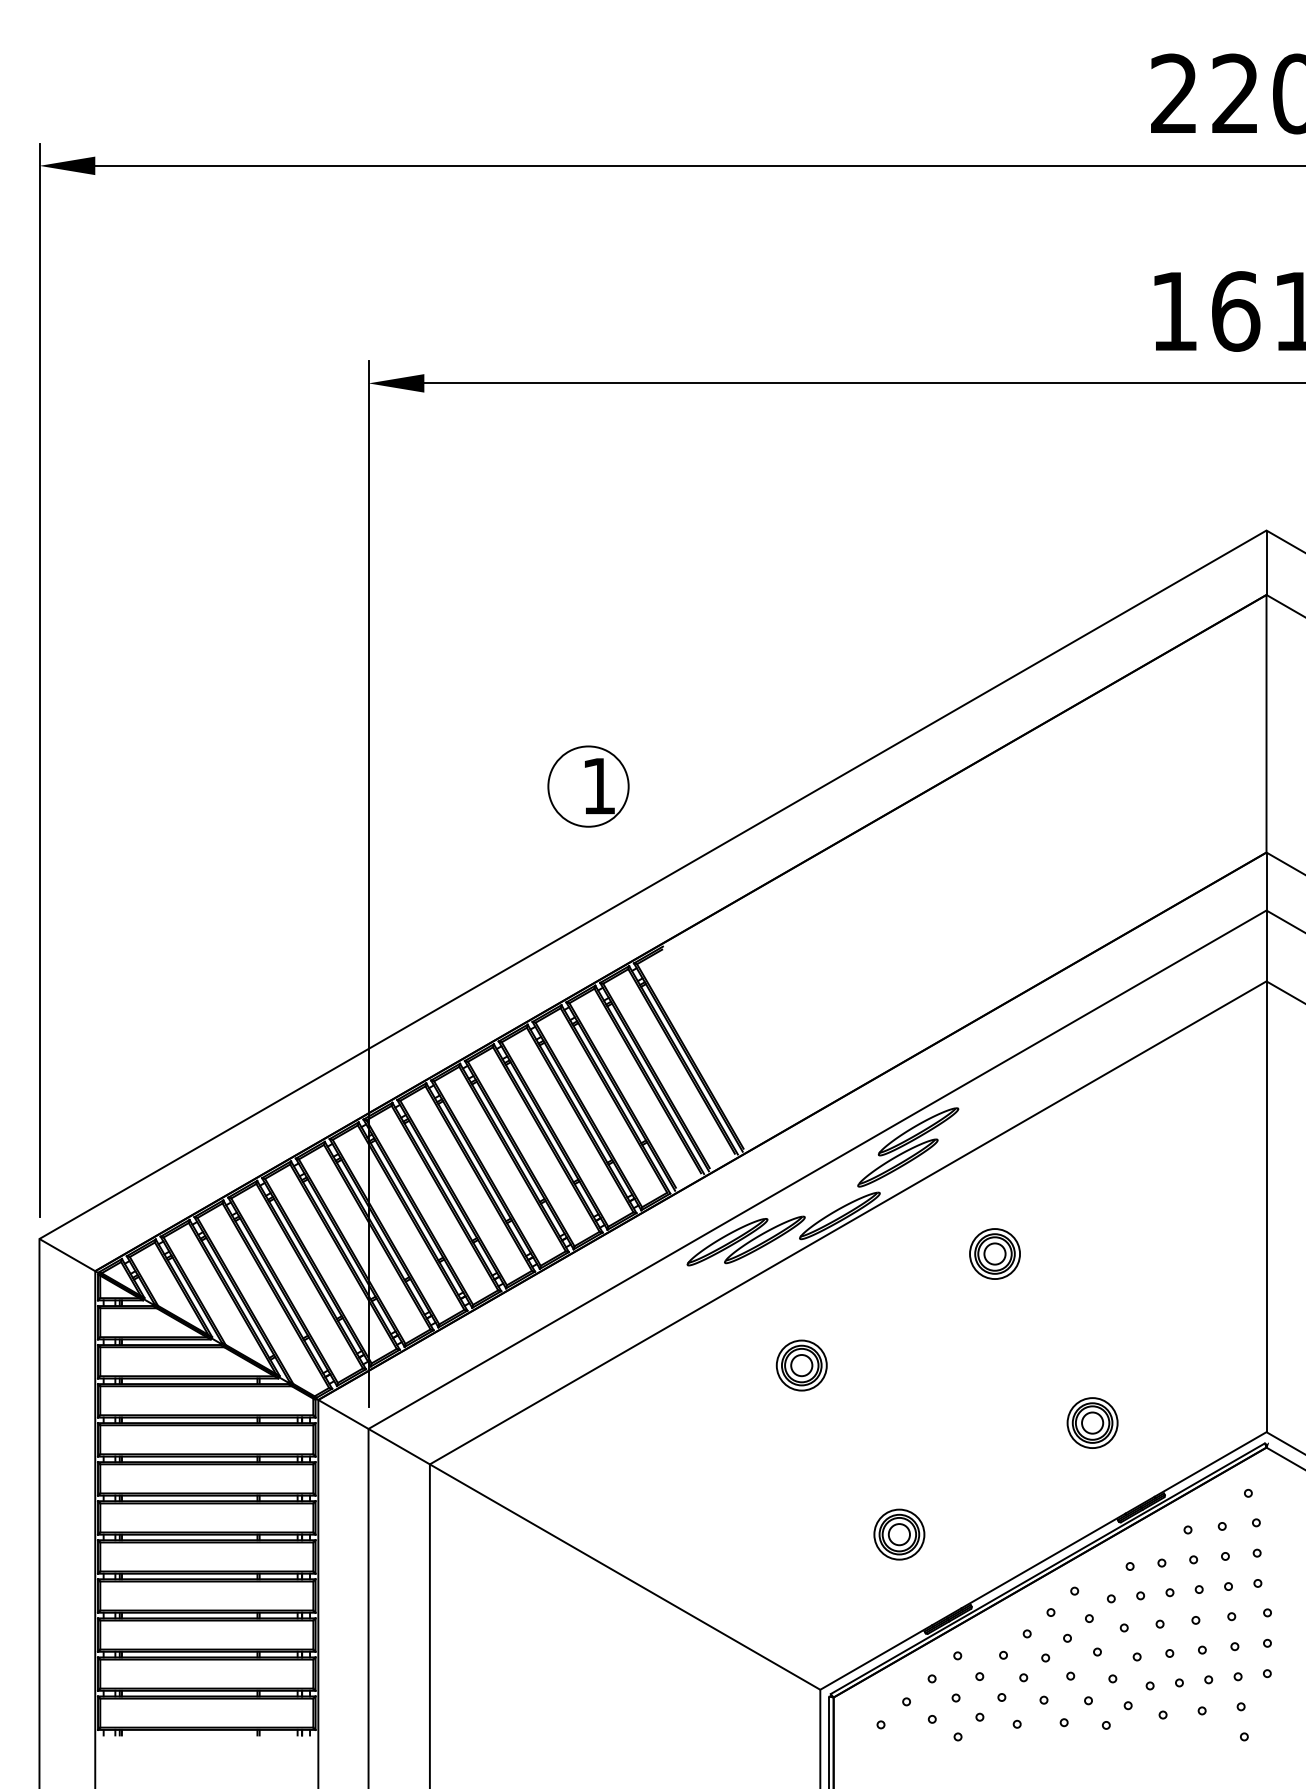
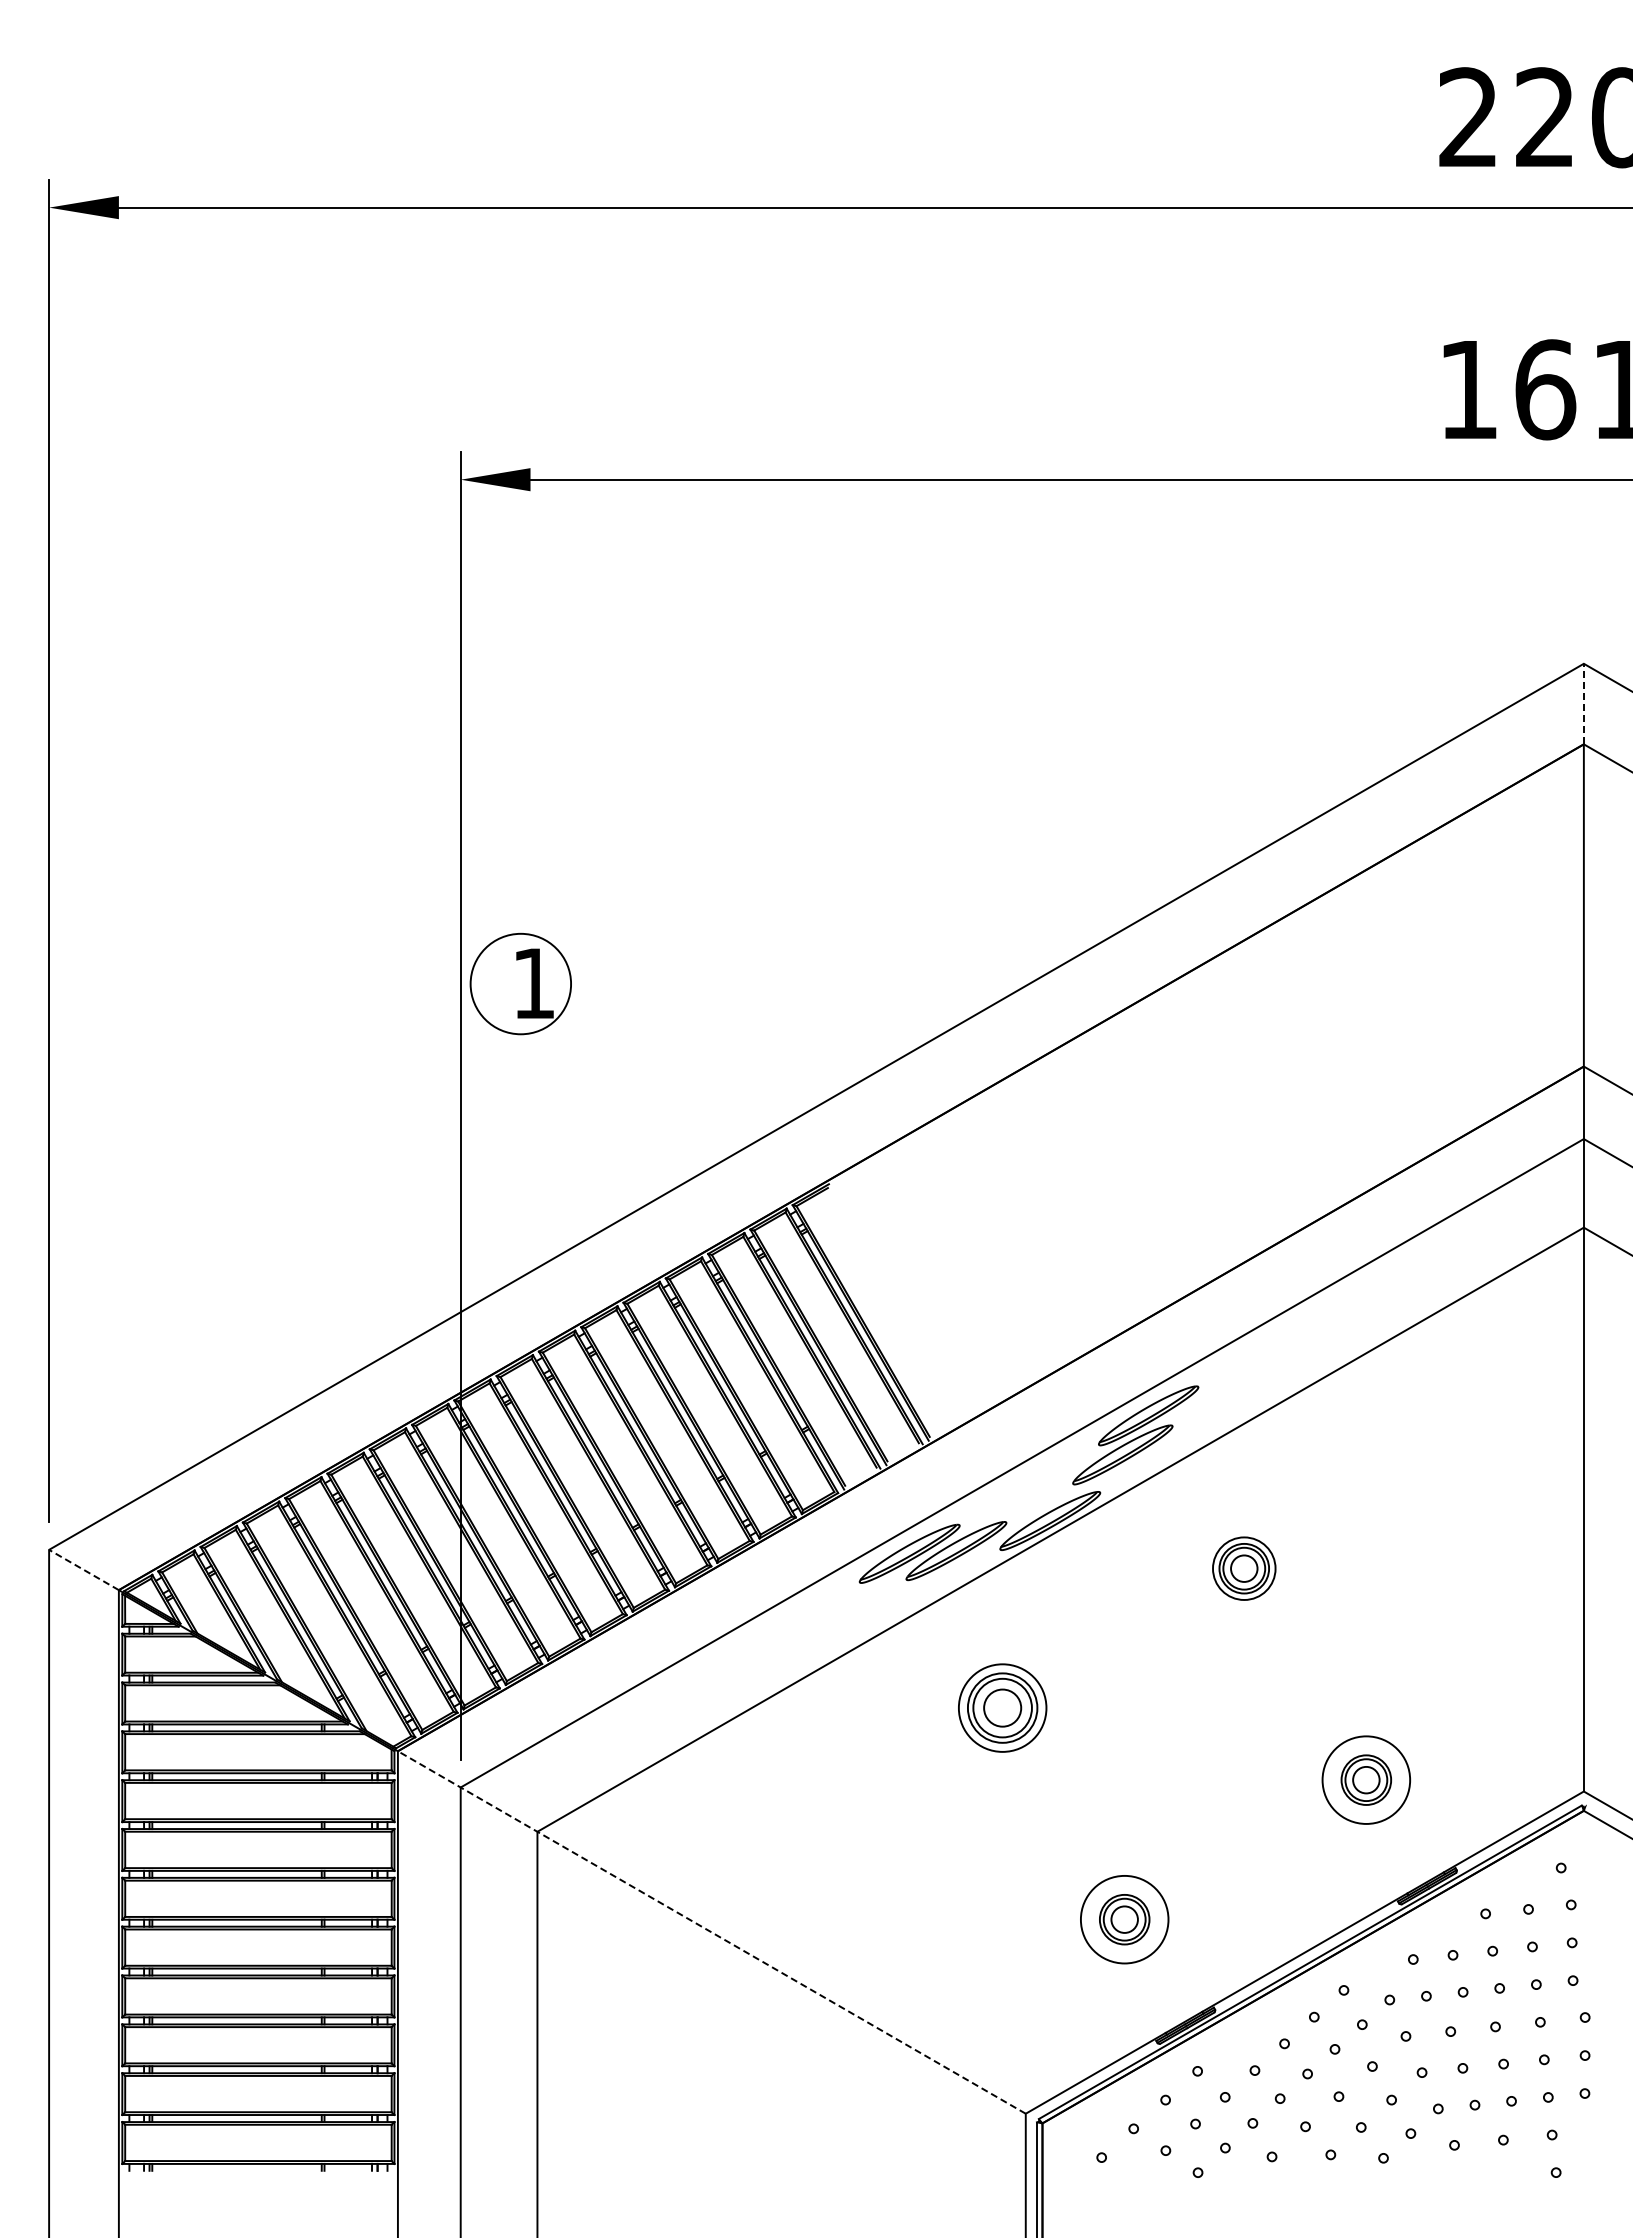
line: (1266, 562) -> (1583, 703), solid -> dashed
part: (588, 786) -> (520, 983), moved
line: (66, 1254) -> (83, 1569), solid -> dashed
part: (801, 1365) -> (1002, 1708), size x1.4
circle: (1092, 1422) -> (1366, 1779), size x1.4
circle: (899, 1534) -> (1124, 1919), size x1.4
line: (569, 1544) -> (711, 1932), solid -> dashed

